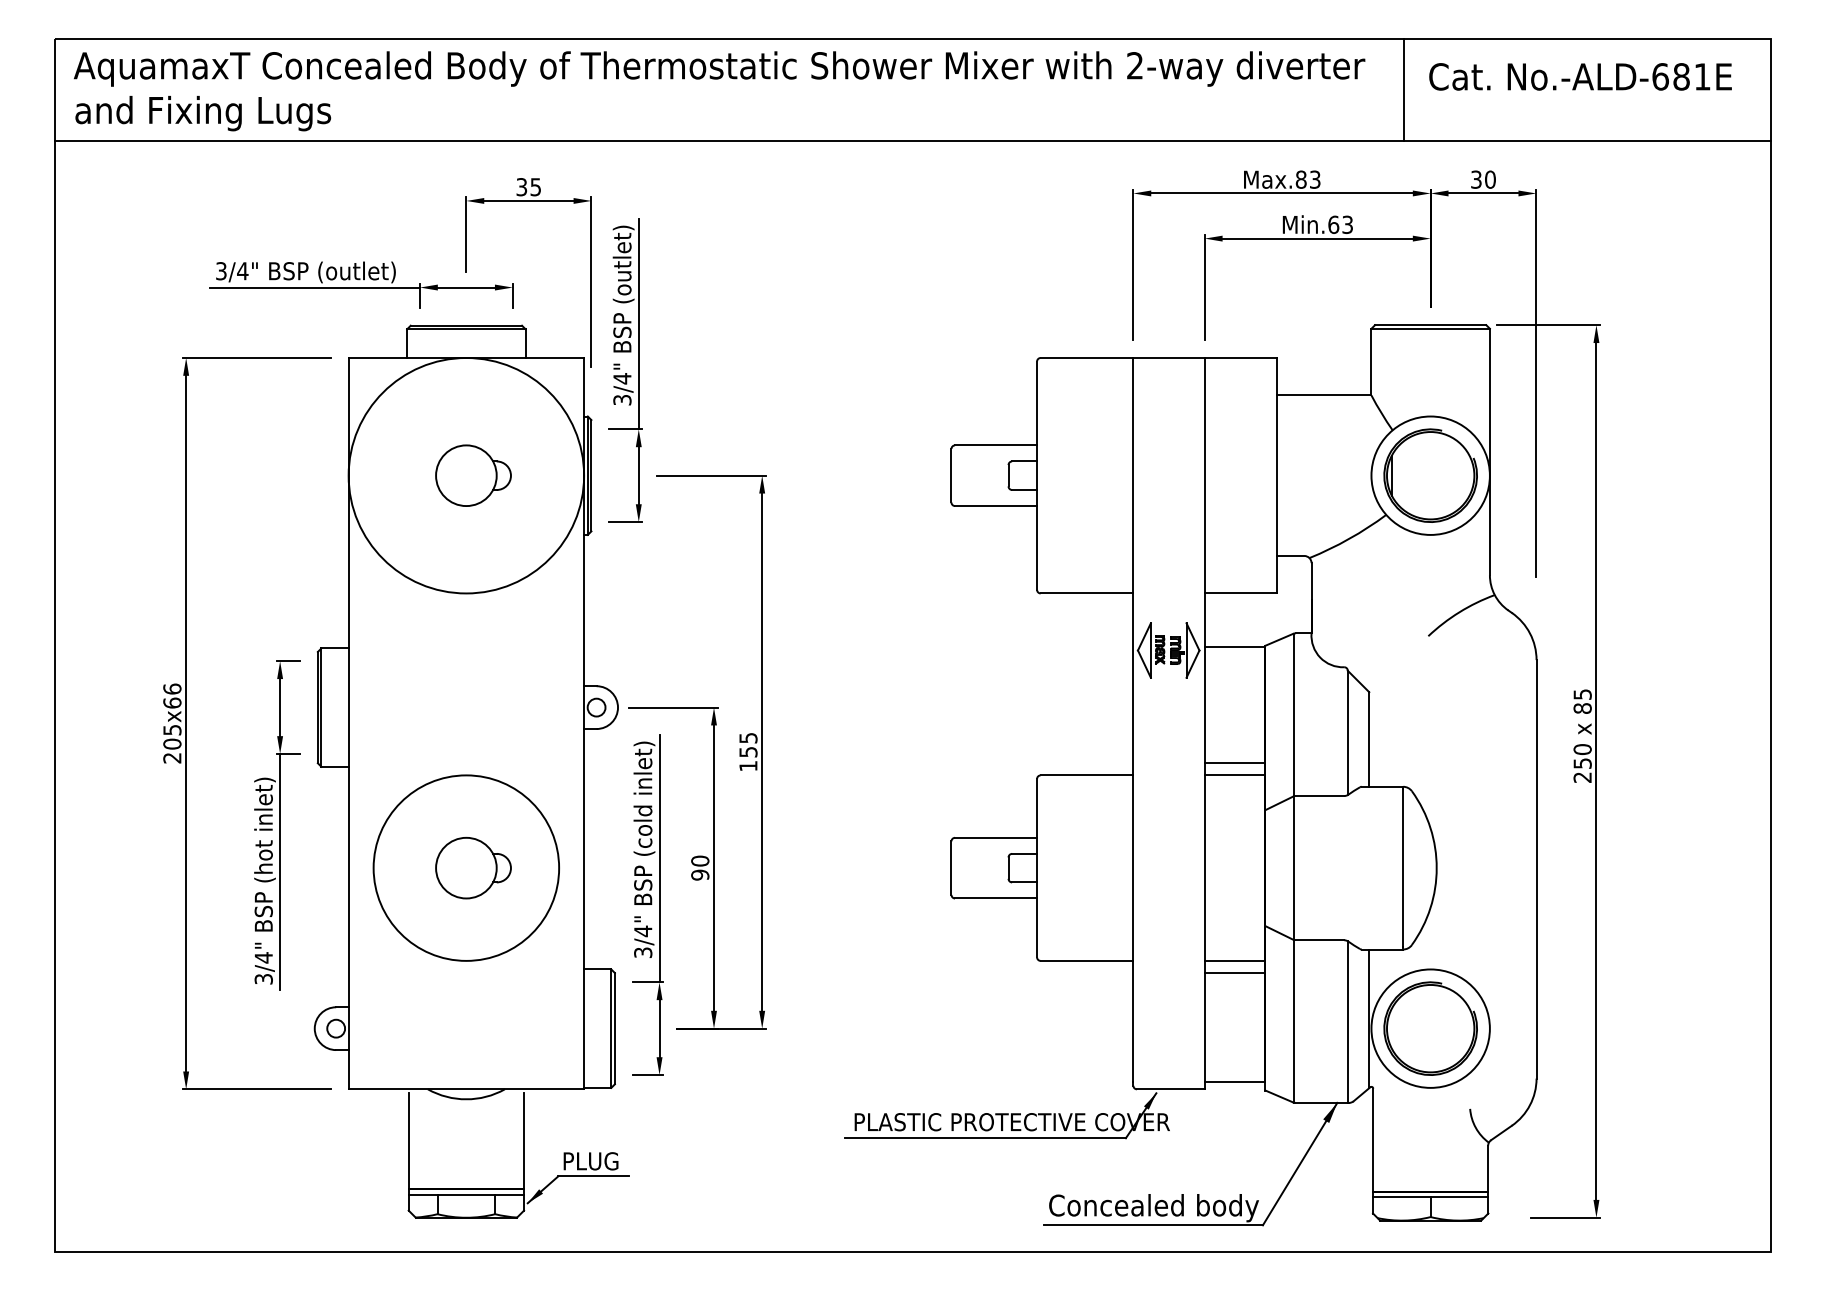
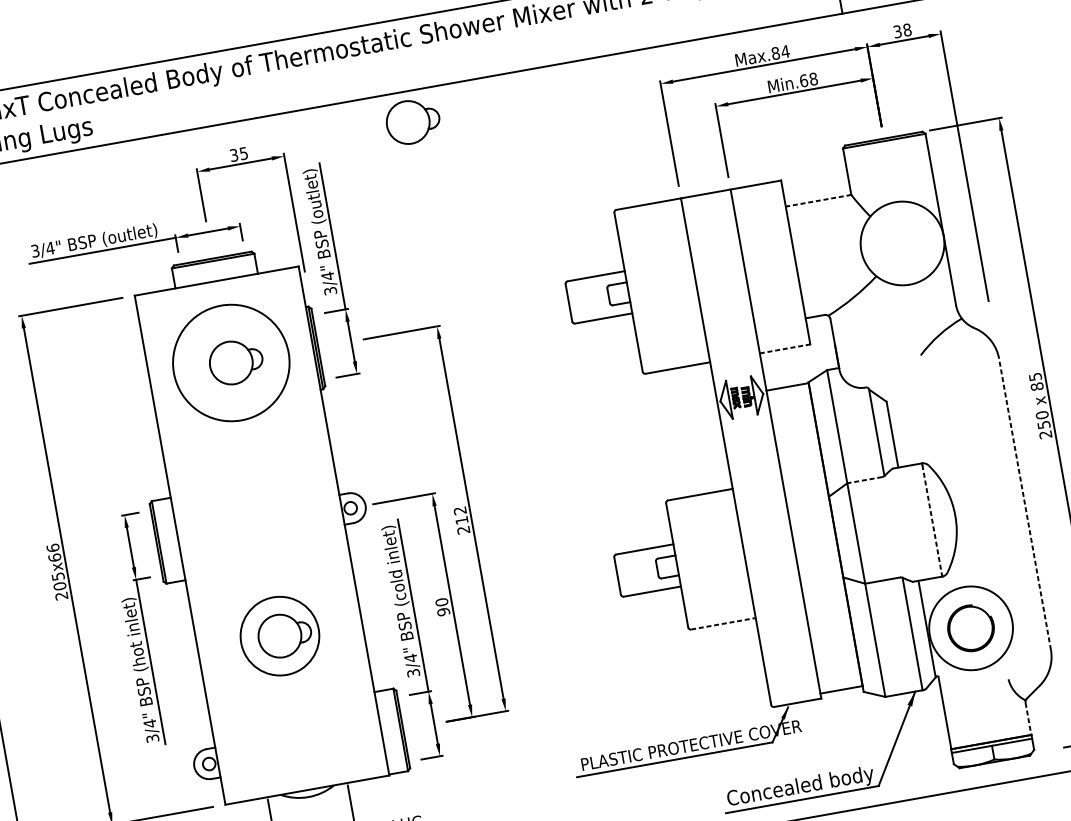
text: (1314, 179) -> (784, 51), Max.83 -> Max.84
text: (1490, 179) -> (907, 29), 30 -> 38
part: (779, 184) -> (413, 121), added
text: (1347, 224) -> (813, 78), Min.63 -> Min.68
line: (1323, 395) -> (817, 200), solid -> dashed
circle: (466, 475) -> (231, 362), size x0.7
part: (1430, 475) -> (902, 243), removed
line: (1241, 593) -> (785, 348), solid -> dashed
text: (748, 752) -> (462, 520), 155 -> 212
line: (1234, 762) -> (801, 467), removed
line: (1234, 775) -> (803, 476), removed
line: (1319, 796) -> (864, 480), solid -> dashed
circle: (466, 867) -> (279, 635), size x0.6
line: (1403, 868) -> (932, 520), solid -> dashed
line: (1536, 868) -> (1024, 503), solid -> dashed
line: (1087, 960) -> (723, 623), solid -> dashed
line: (1234, 960) -> (826, 605), removed
line: (1234, 973) -> (827, 614), removed
part: (1430, 1028) -> (970, 628), size x0.7
line: (1488, 1169) -> (1028, 719), solid -> dashed

